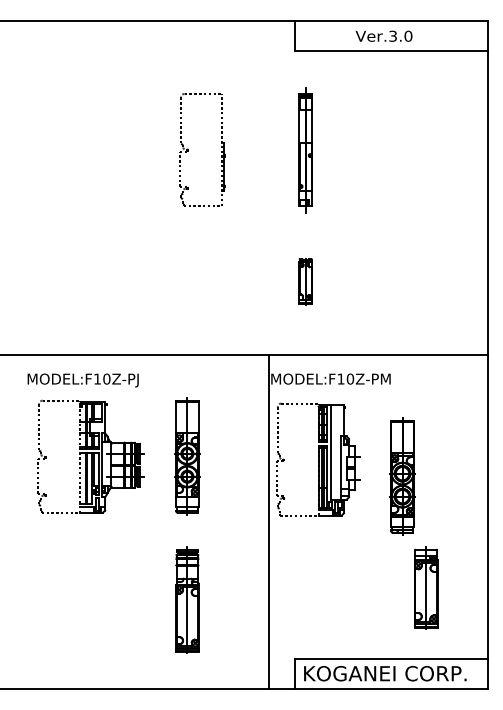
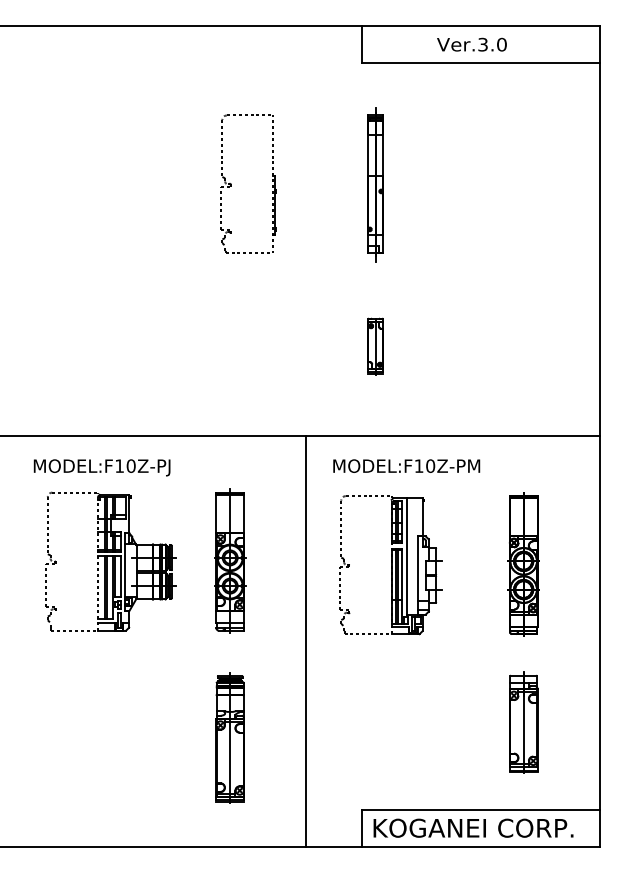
part: (402, 476) -> (523, 564), moved
line: (269, 521) -> (306, 641), moved

